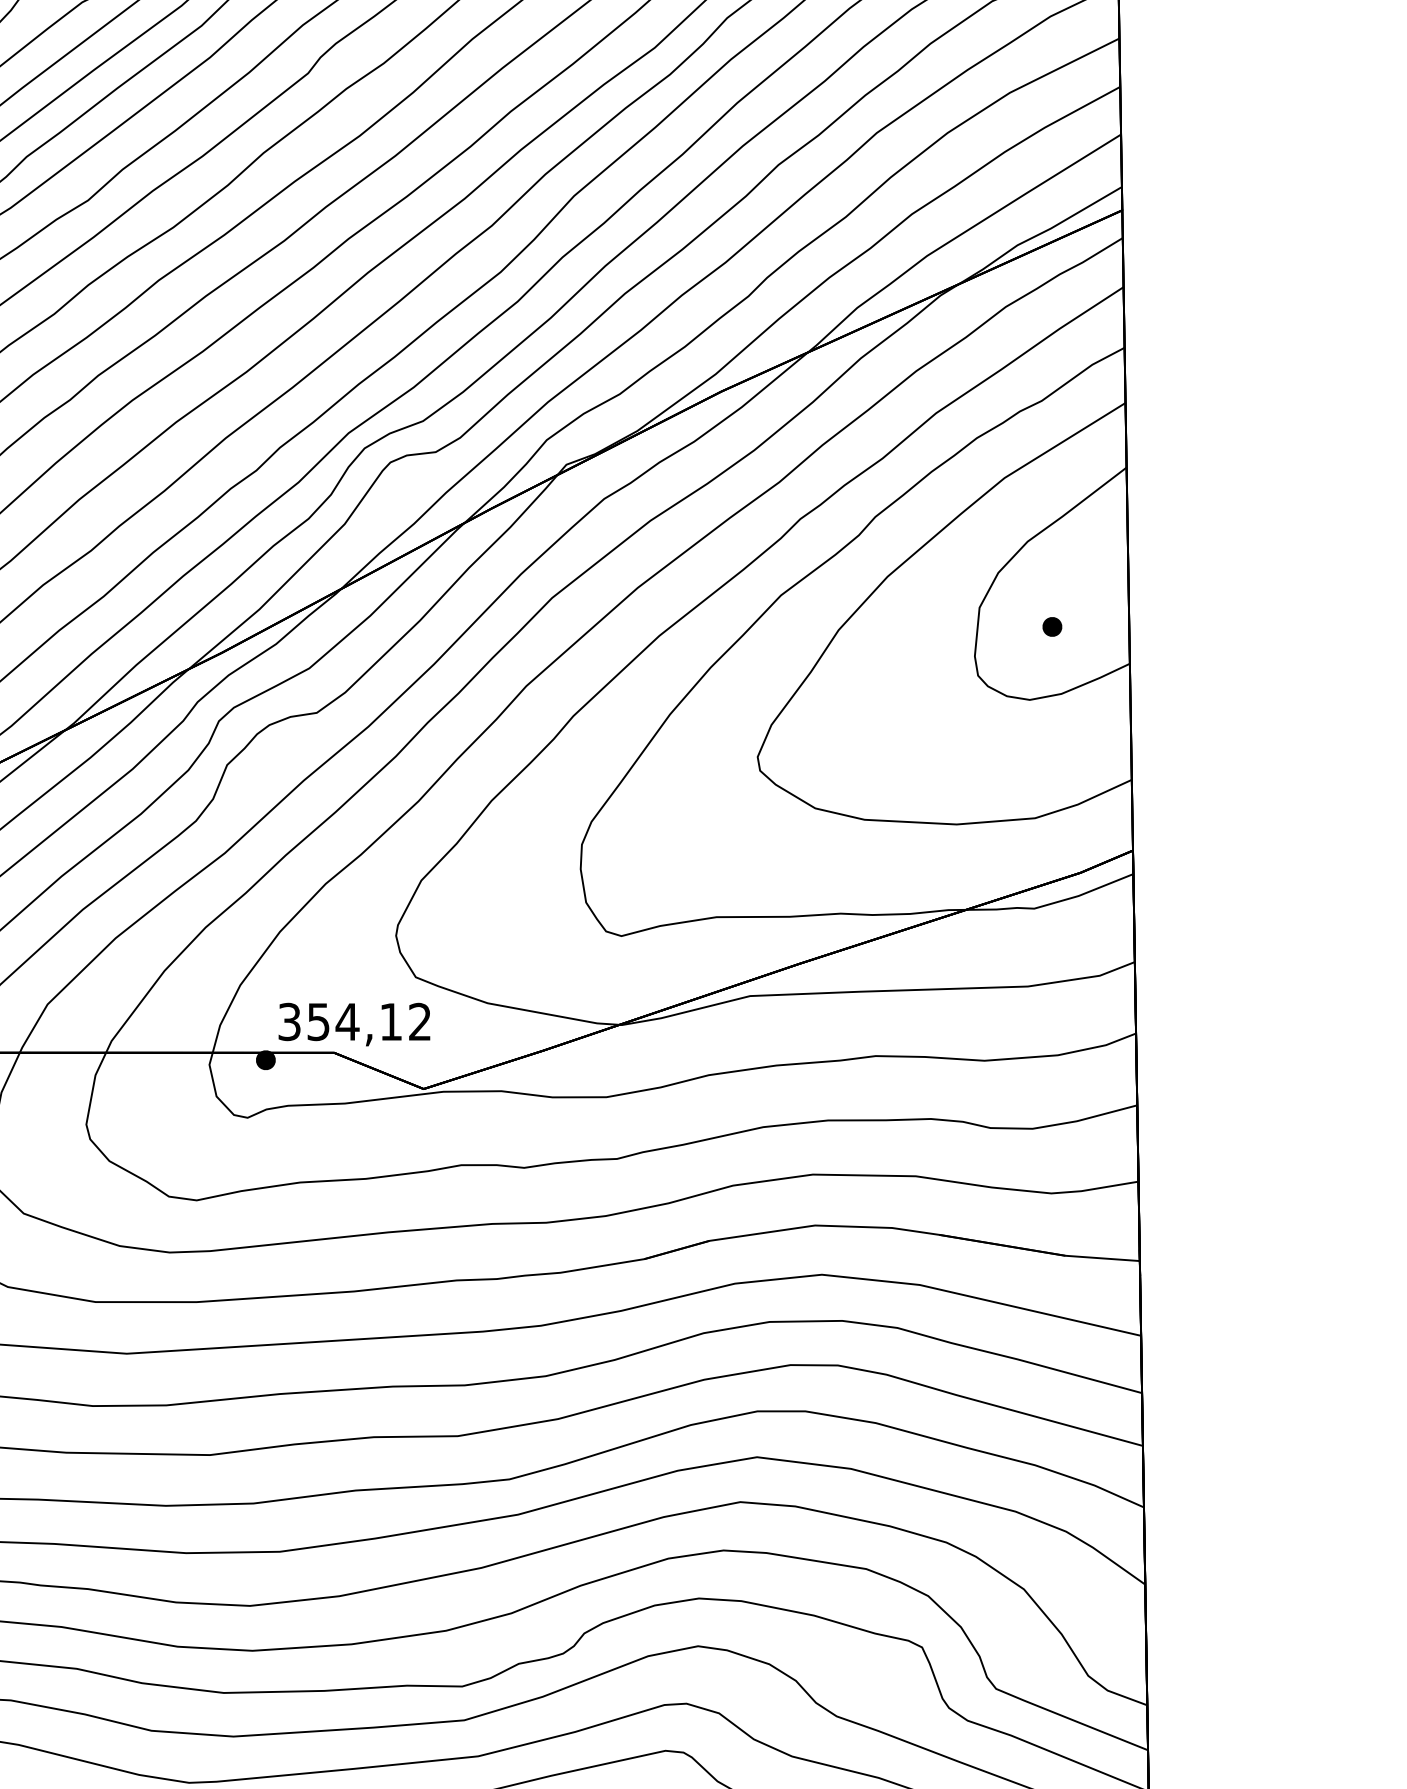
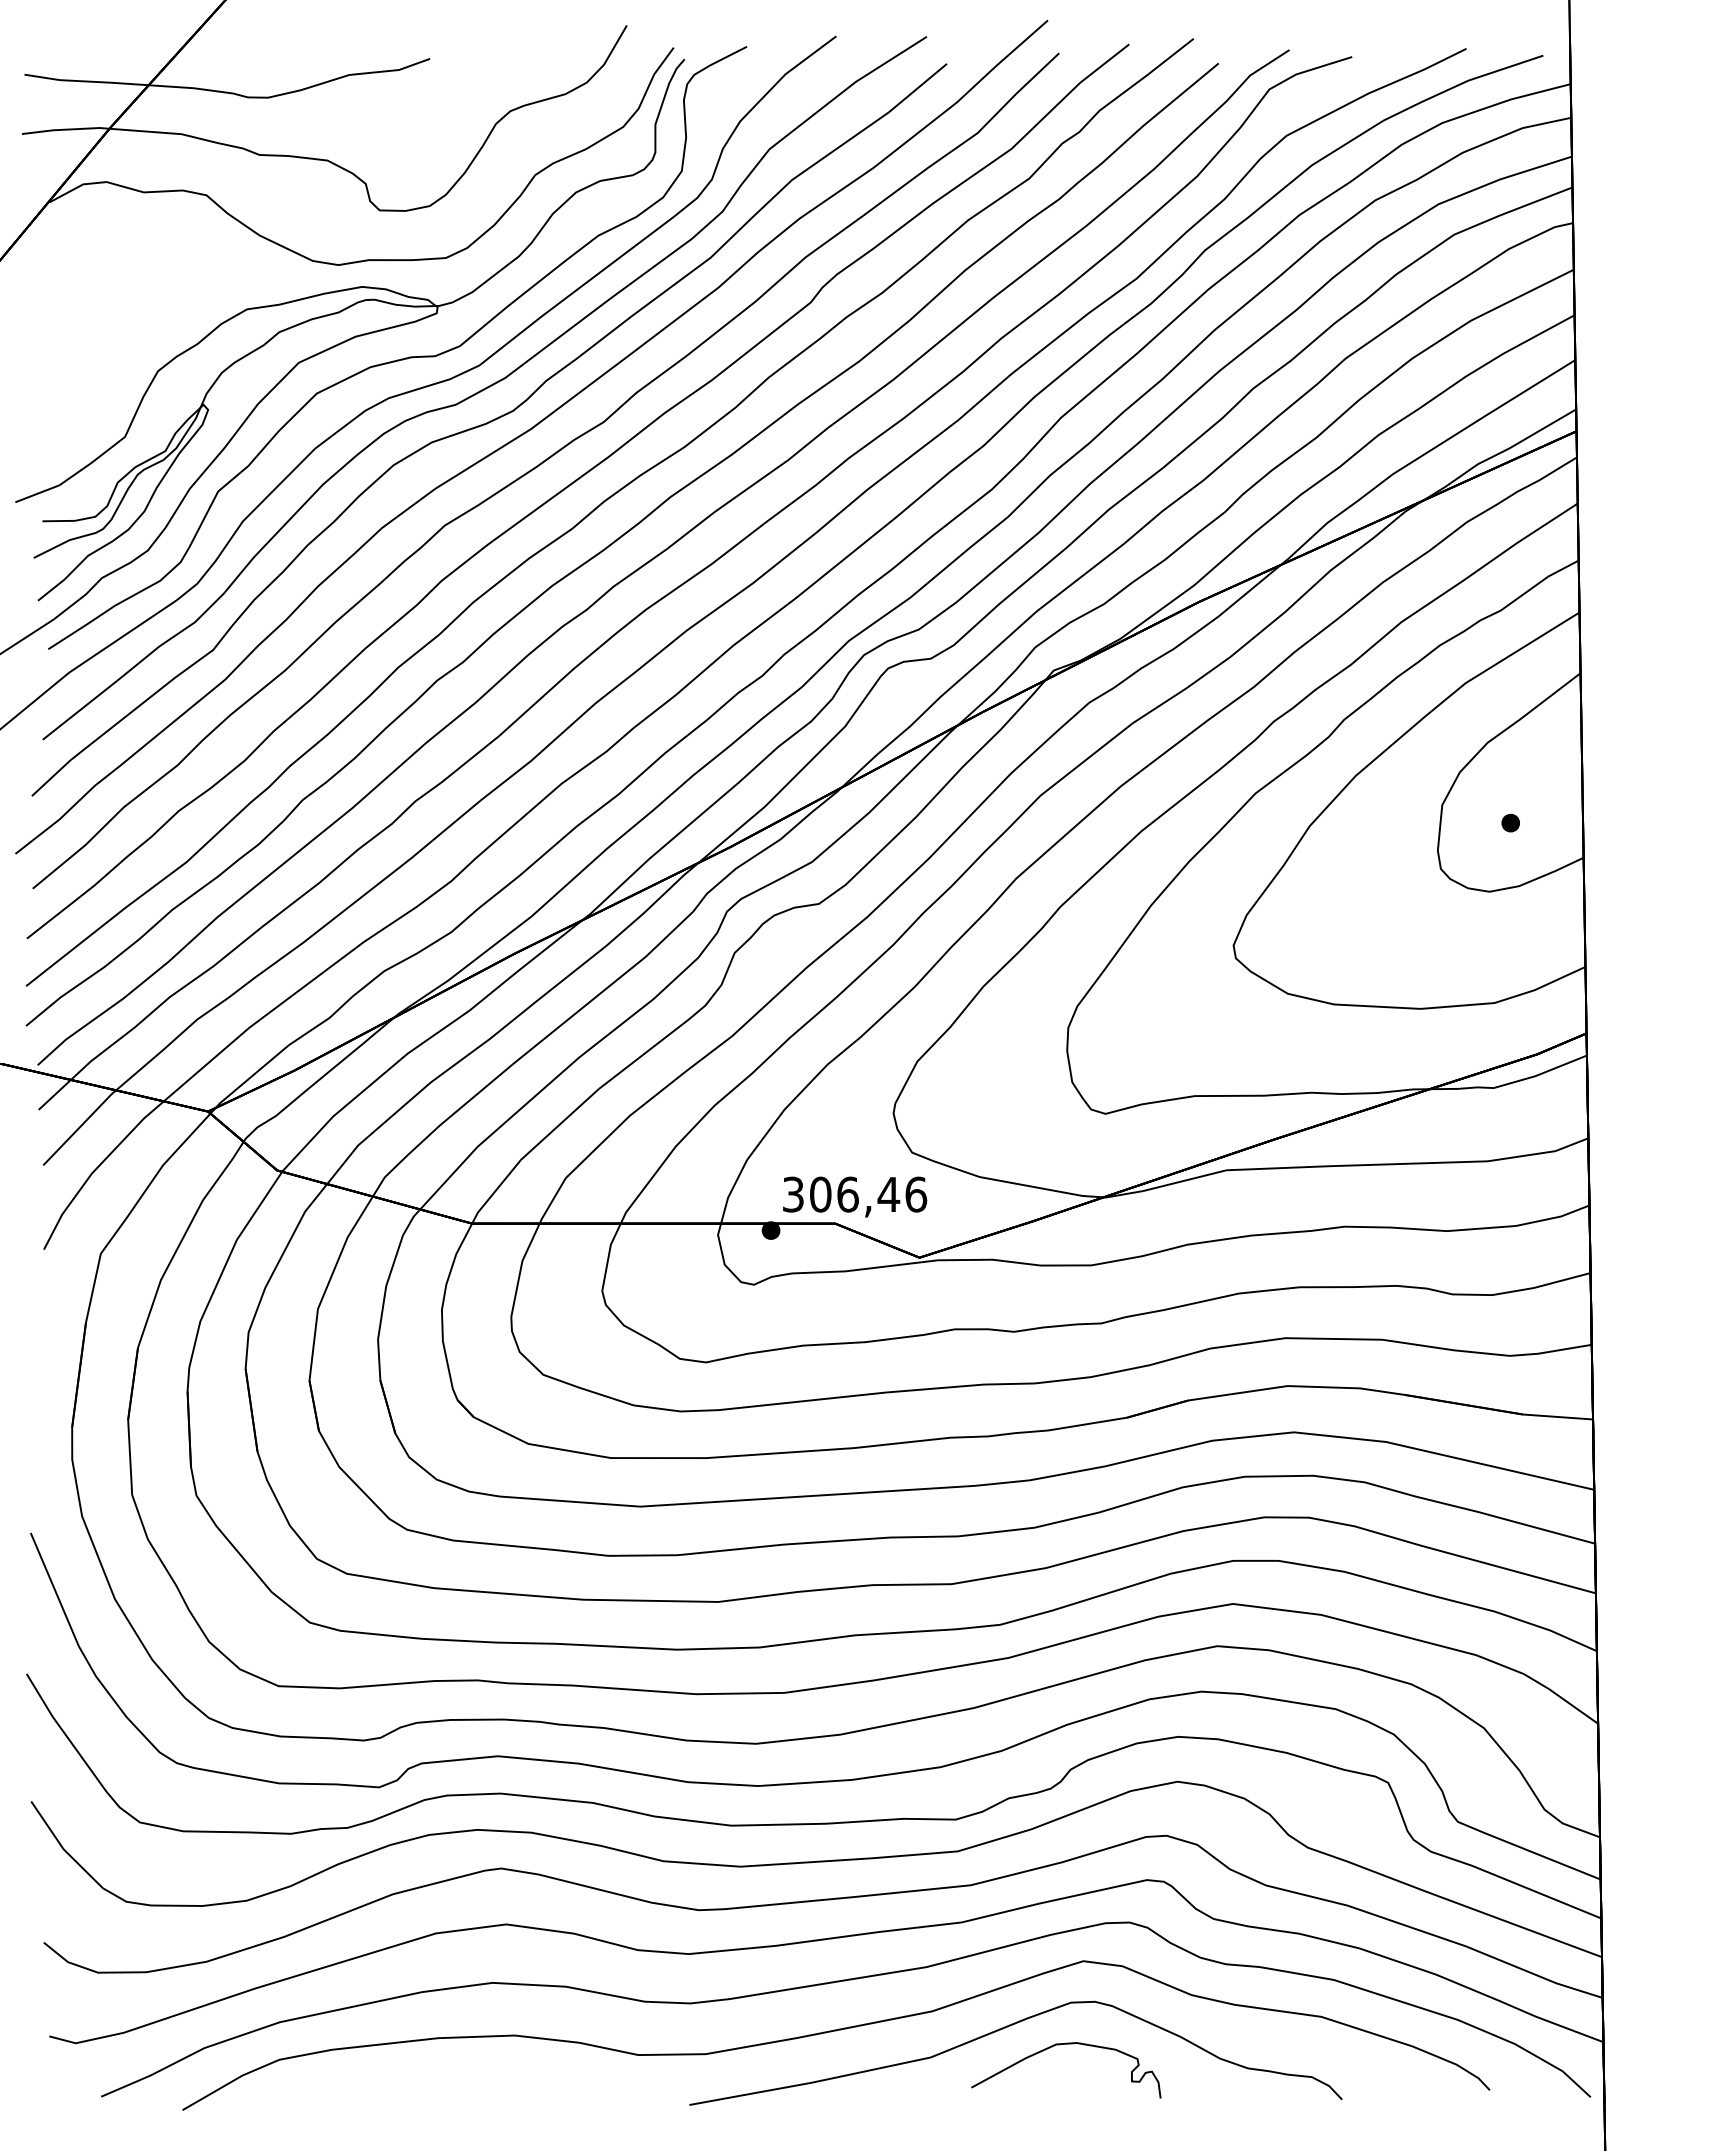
text: (369, 1021) -> (868, 1194), 354,12 -> 306,46

